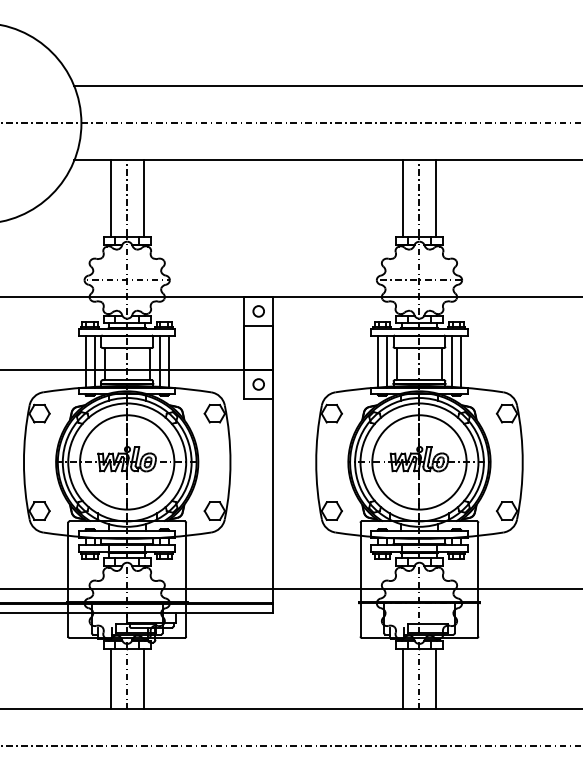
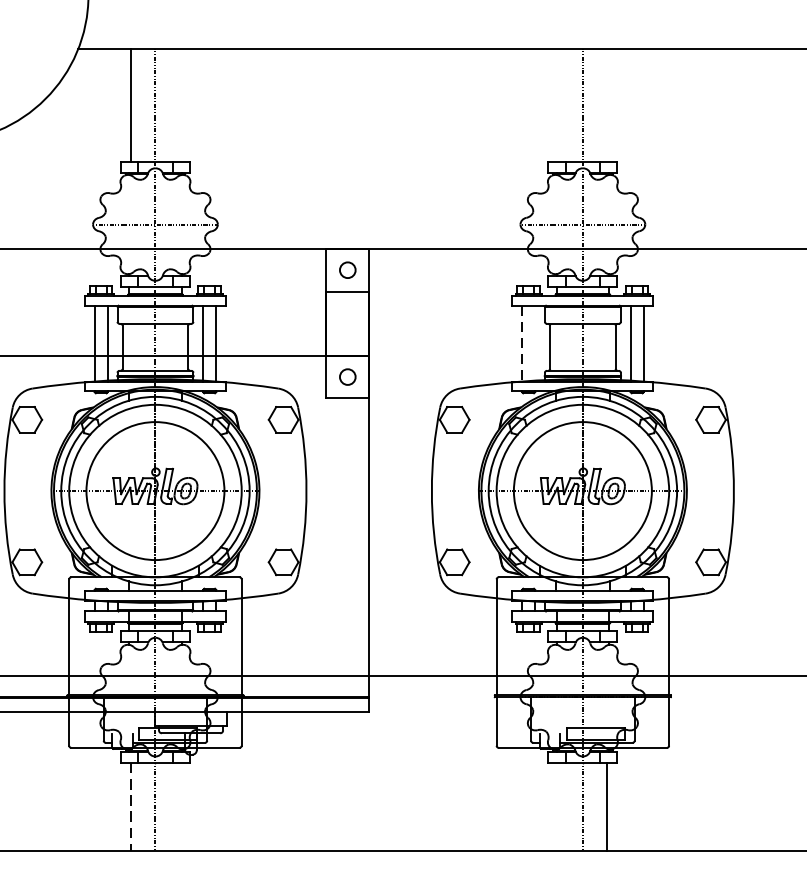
line: (143, 198) -> (179, 105), removed
line: (403, 198) -> (559, 105), removed
line: (435, 198) -> (606, 105), removed
line: (377, 361) -> (521, 343), solid -> dashed
line: (386, 361) -> (534, 343), removed
line: (143, 678) -> (179, 807), removed
line: (403, 678) -> (559, 807), removed
line: (110, 679) -> (131, 808), solid -> dashed

